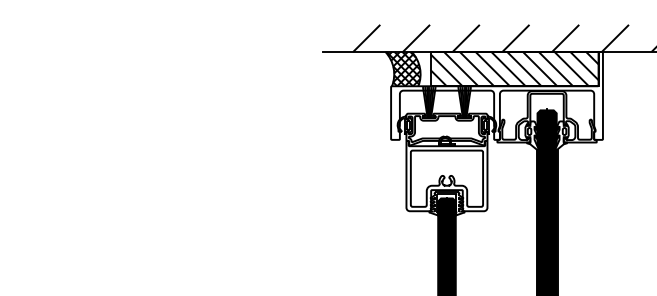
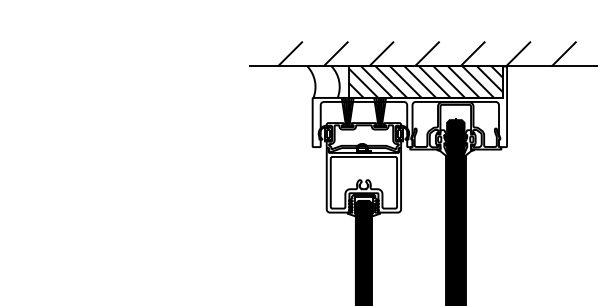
hatch: (402, 68) -> (323, 81), removed

